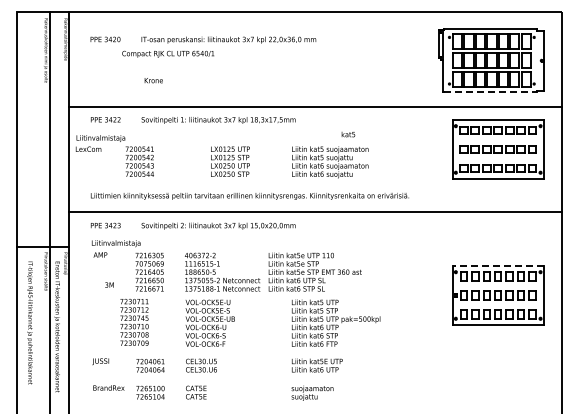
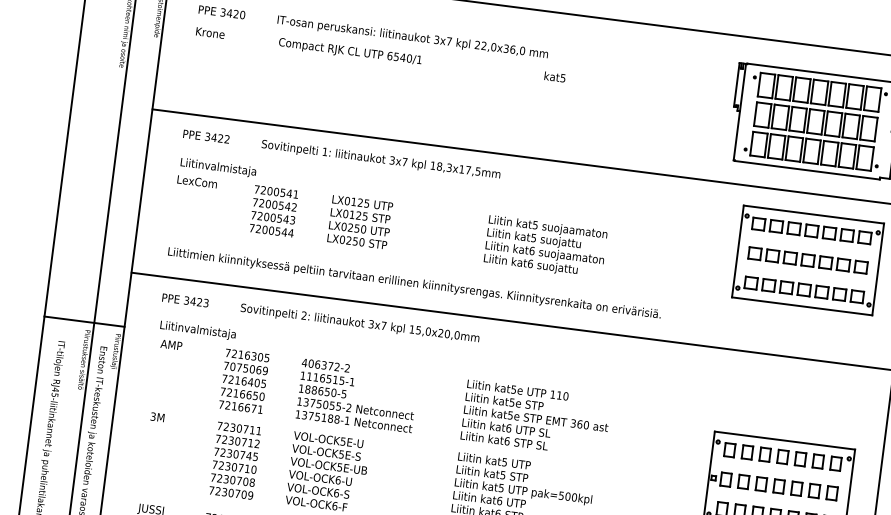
text: (168, 53) -> (350, 50), moved
text: (153, 80) -> (209, 32), moved
line: (490, 92) -> (807, 170), dashed -> solid
text: (348, 134) -> (555, 77), moved
text: (114, 155) -> (236, 196), moved
text: (230, 161) -> (360, 222), moved
line: (497, 265) -> (783, 439), dashed -> solid
text: (314, 271) -> (535, 417), moved
text: (109, 284) -> (157, 416), moved
text: (134, 322) -> (235, 460), moved

